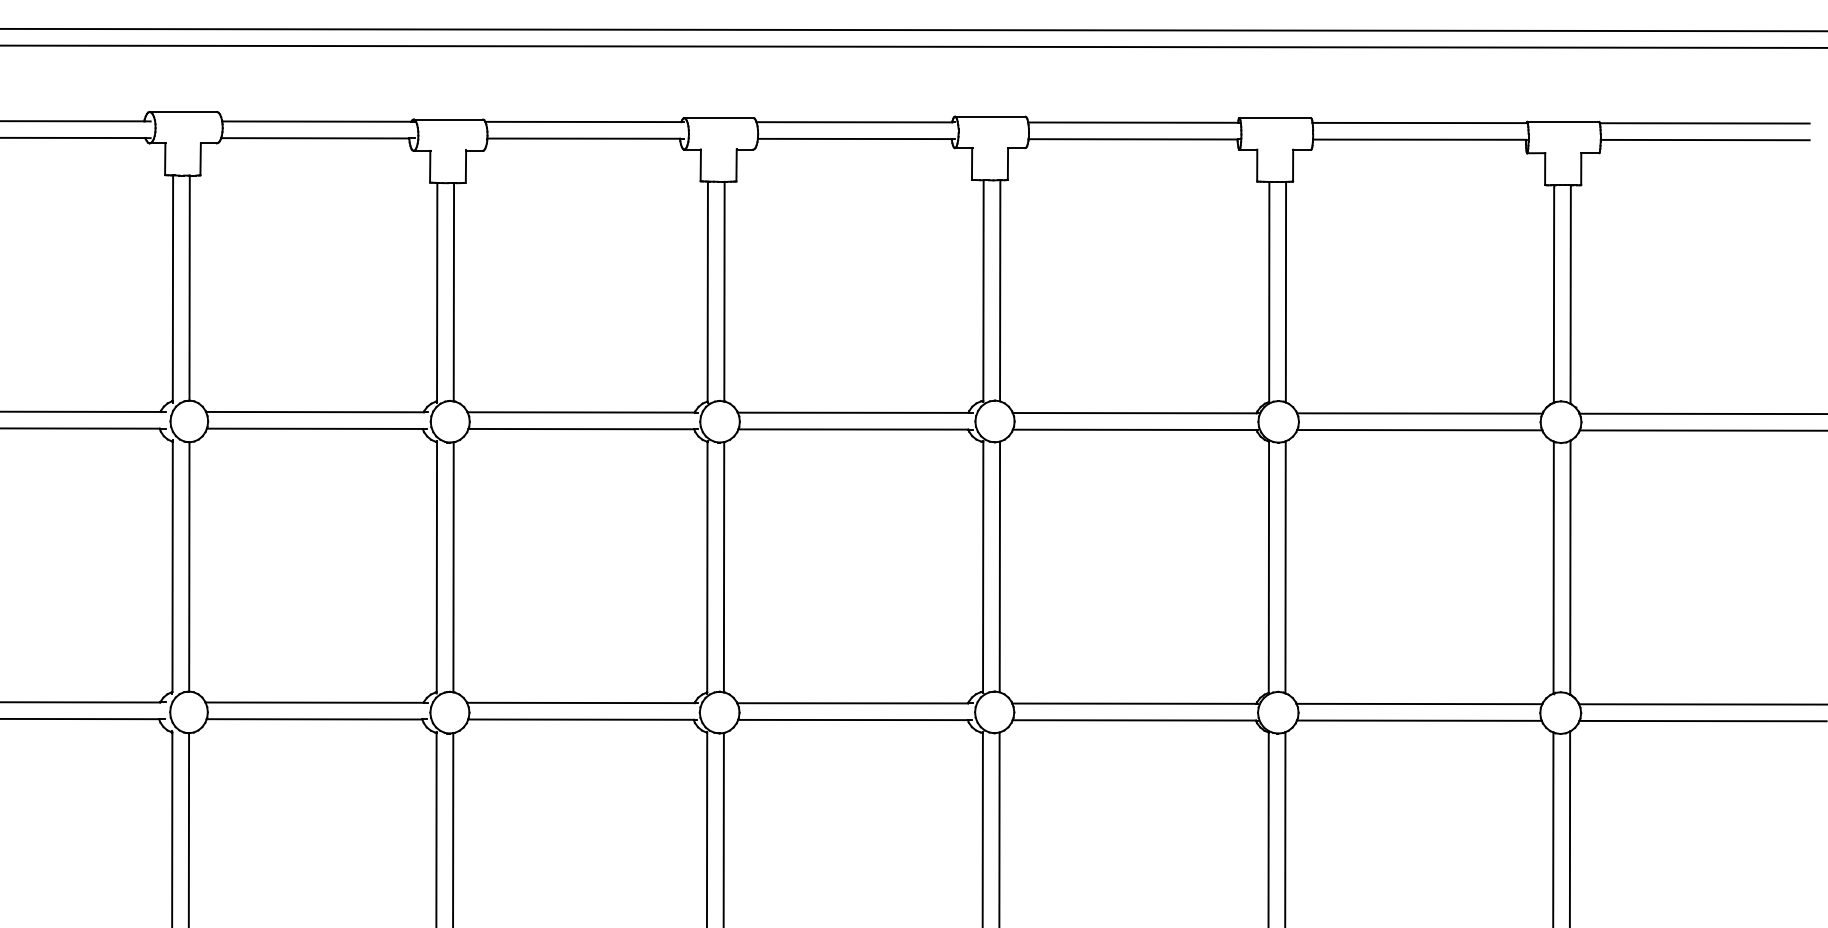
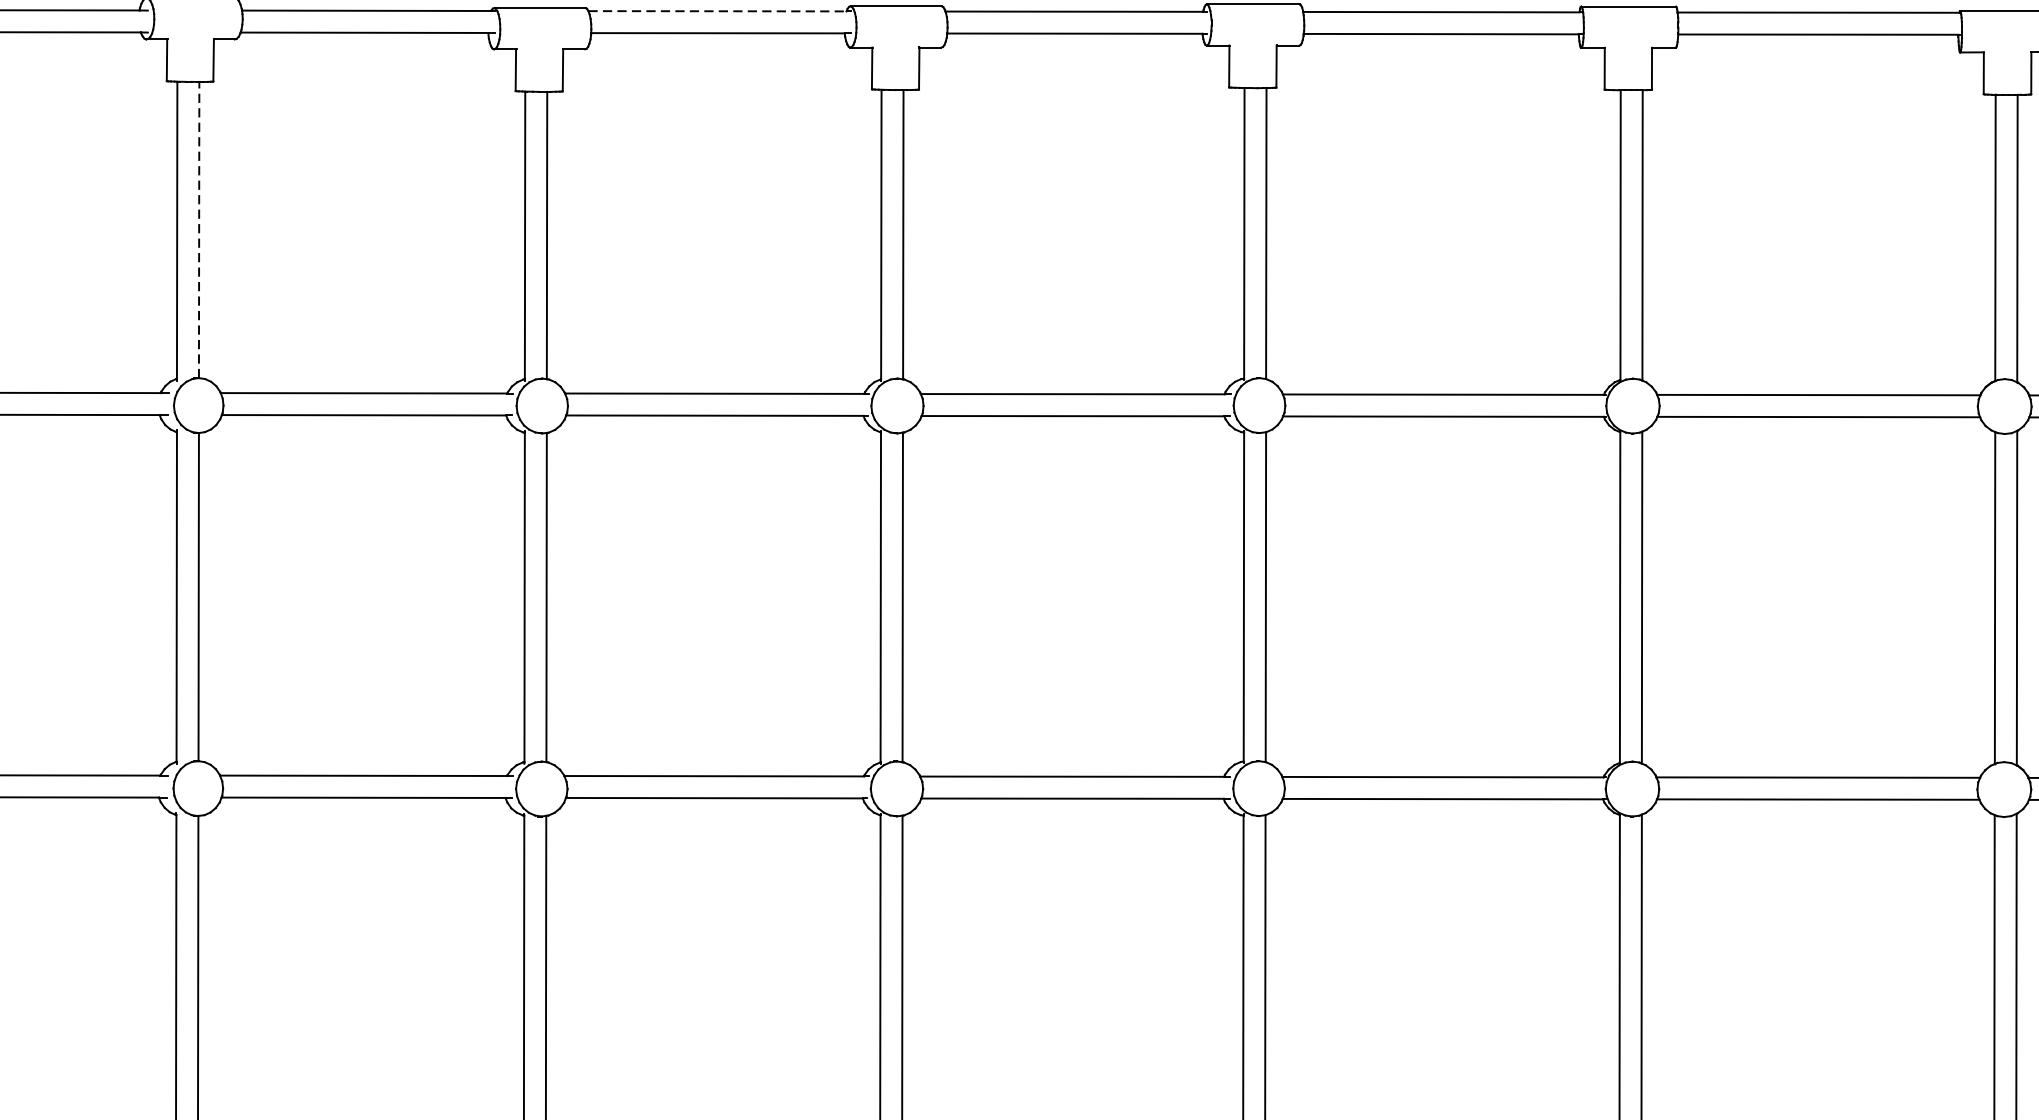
line: (583, 121) -> (717, 10), solid -> dashed
line: (189, 288) -> (198, 230), solid -> dashed

